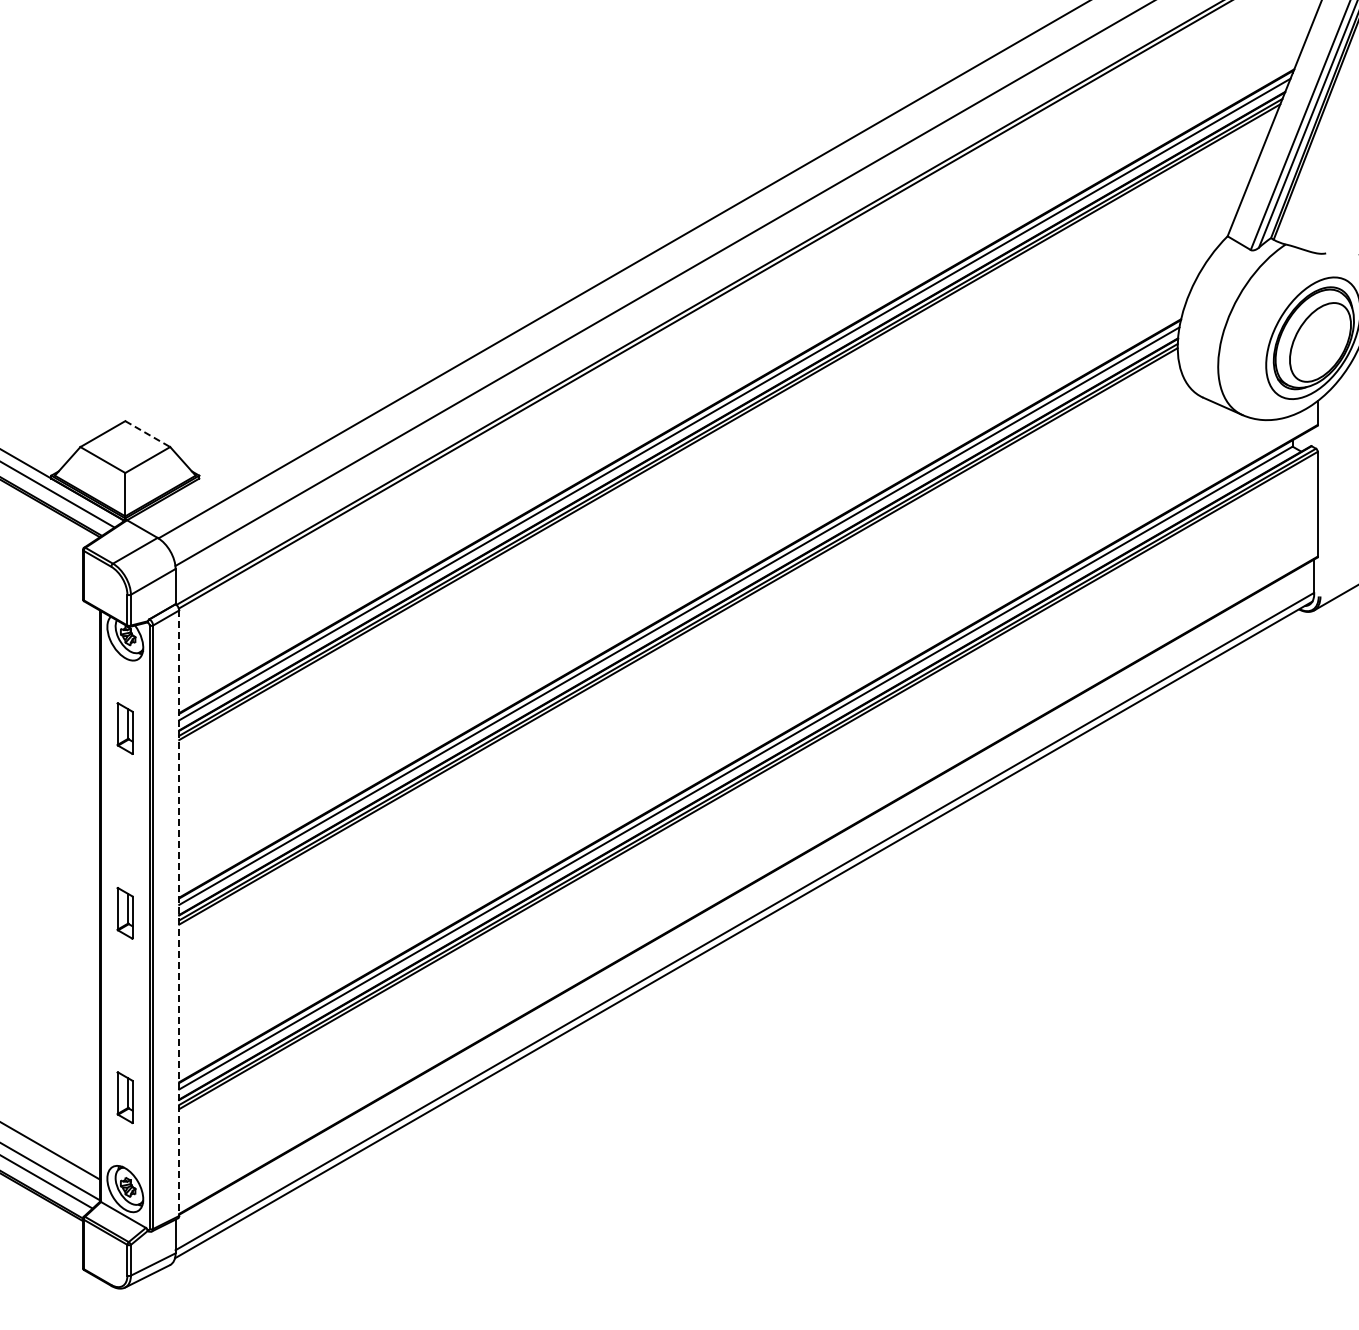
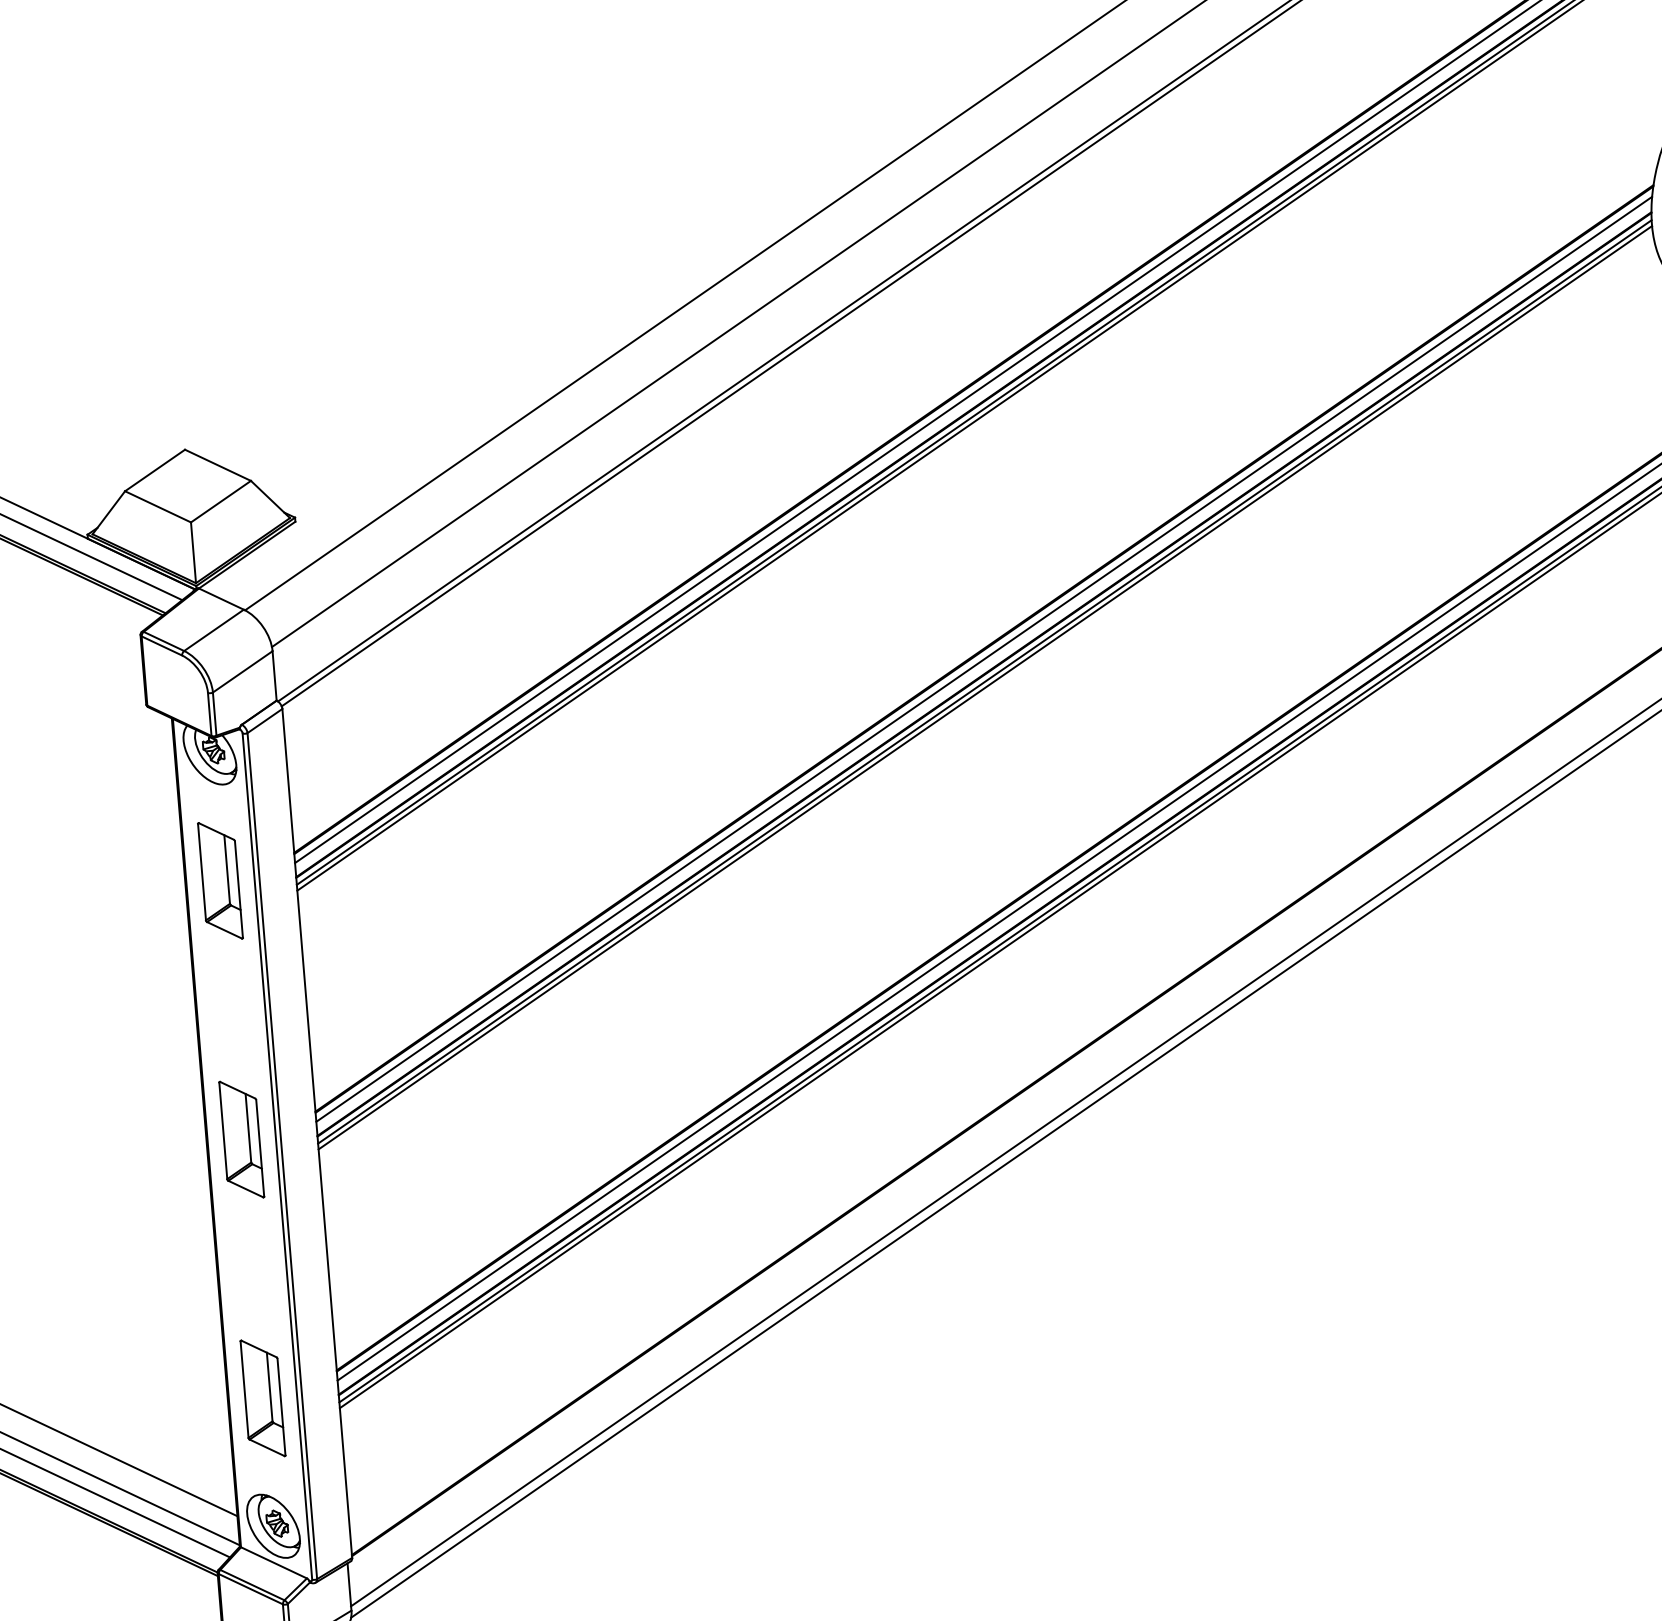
line: (147, 434) -> (217, 465), dashed -> solid
part: (124, 728) -> (219, 880), size x1.67
part: (124, 913) -> (240, 1140), size x1.67
line: (179, 913) -> (317, 1133), dashed -> solid
part: (124, 1097) -> (261, 1398), size x1.67

